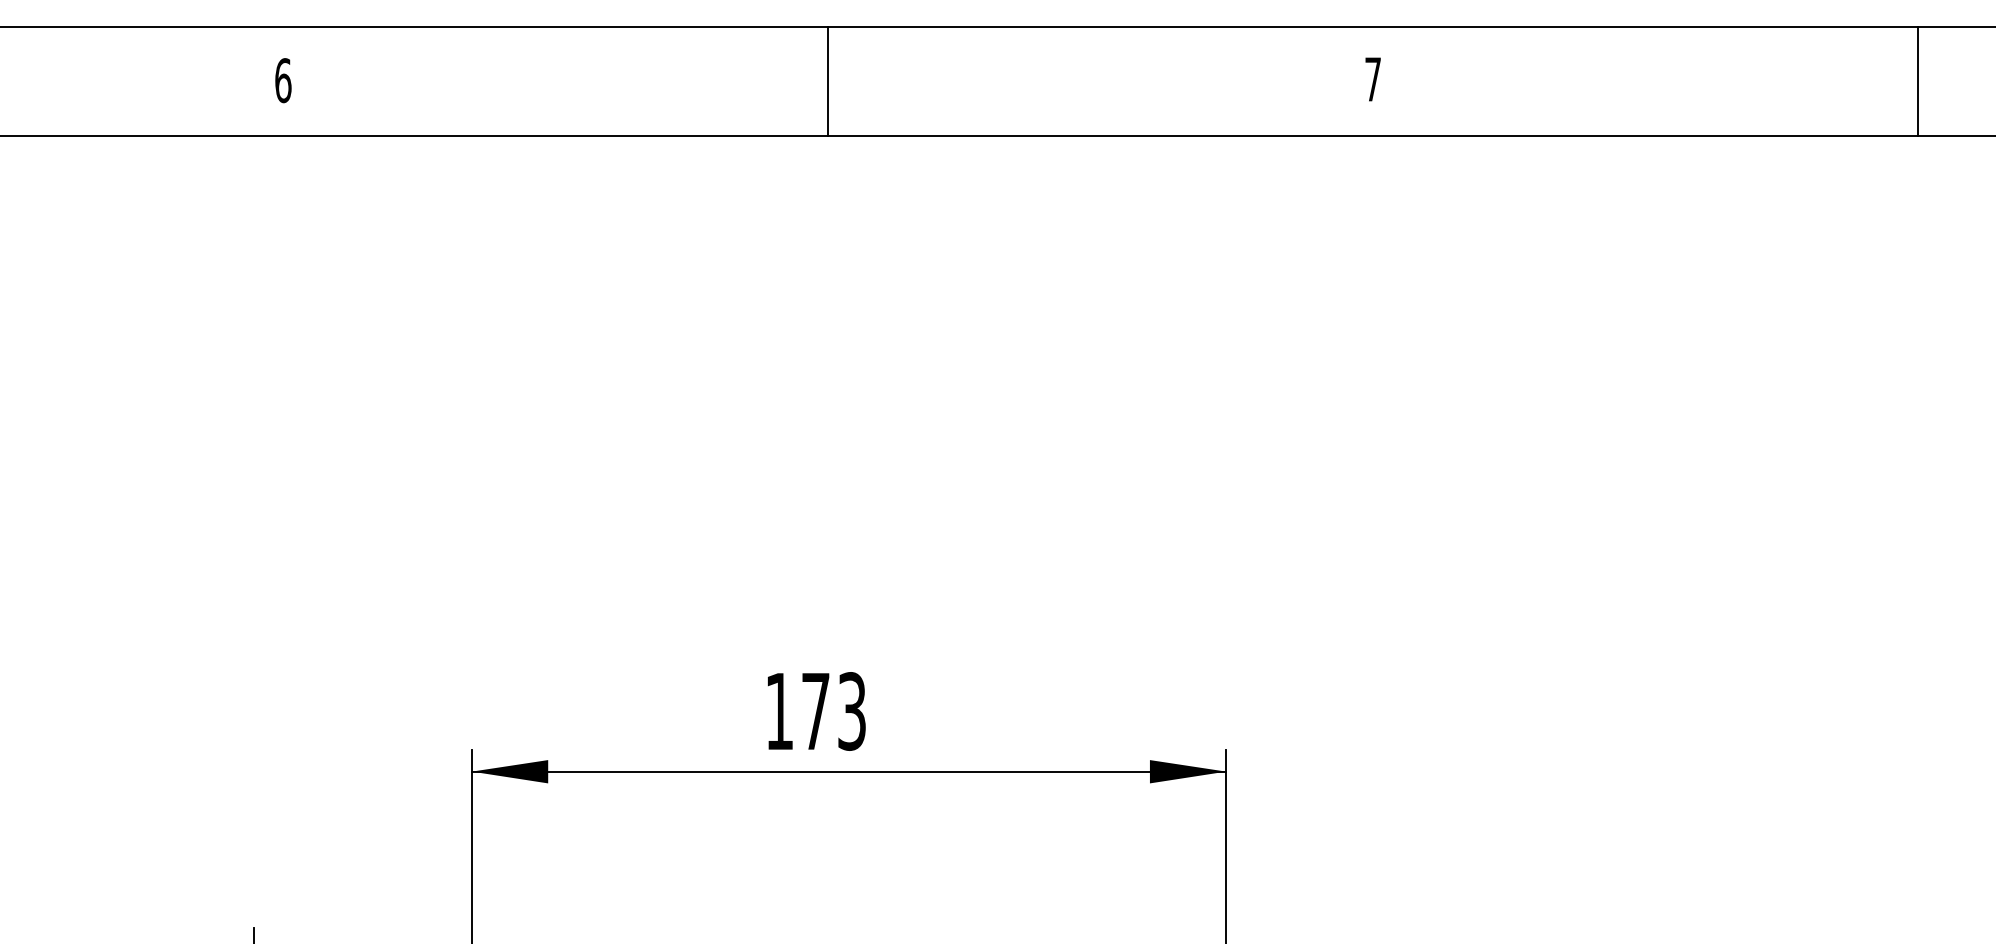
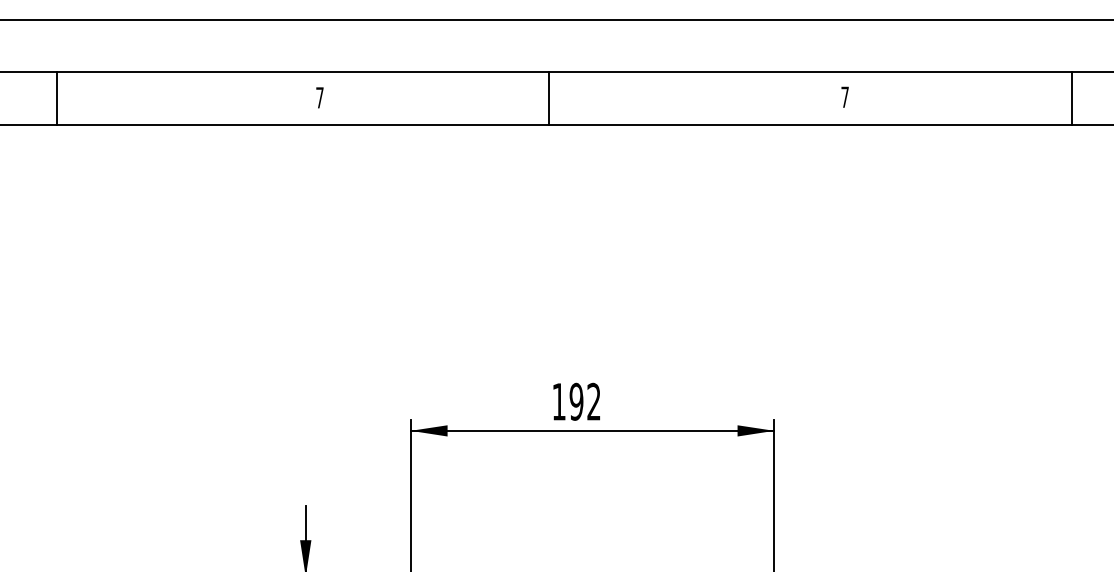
text: (282, 79) -> (319, 97), 6 -> 7
line: (828, 81) -> (549, 98), moved
line: (1917, 81) -> (1071, 98), moved
text: (832, 710) -> (584, 401), 173 -> 192

